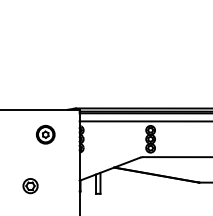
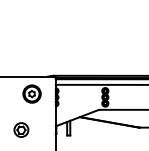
part: (44, 135) -> (31, 94), size x1.4
part: (30, 185) -> (21, 129), size x1.4

